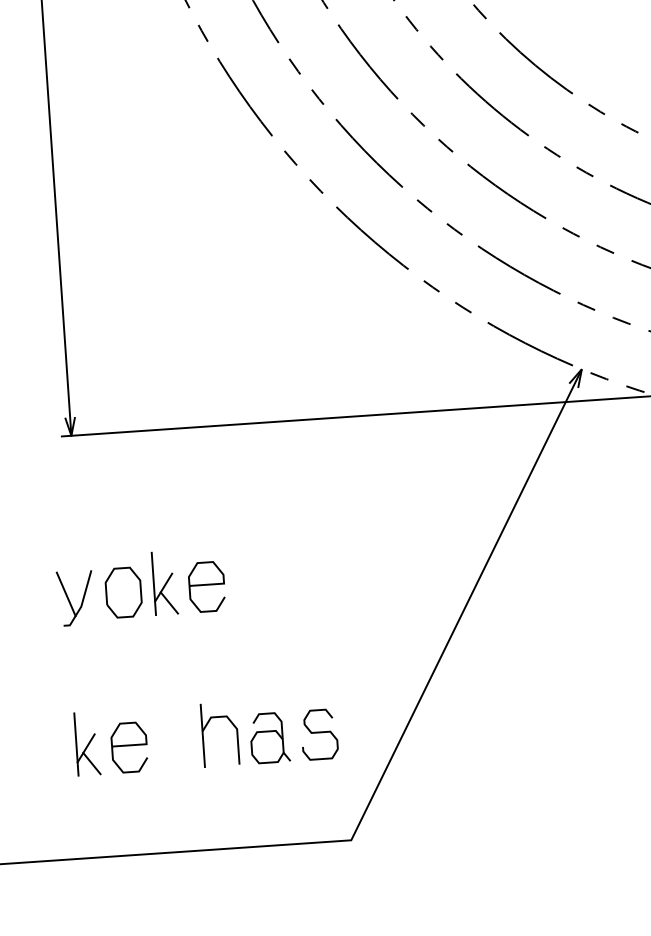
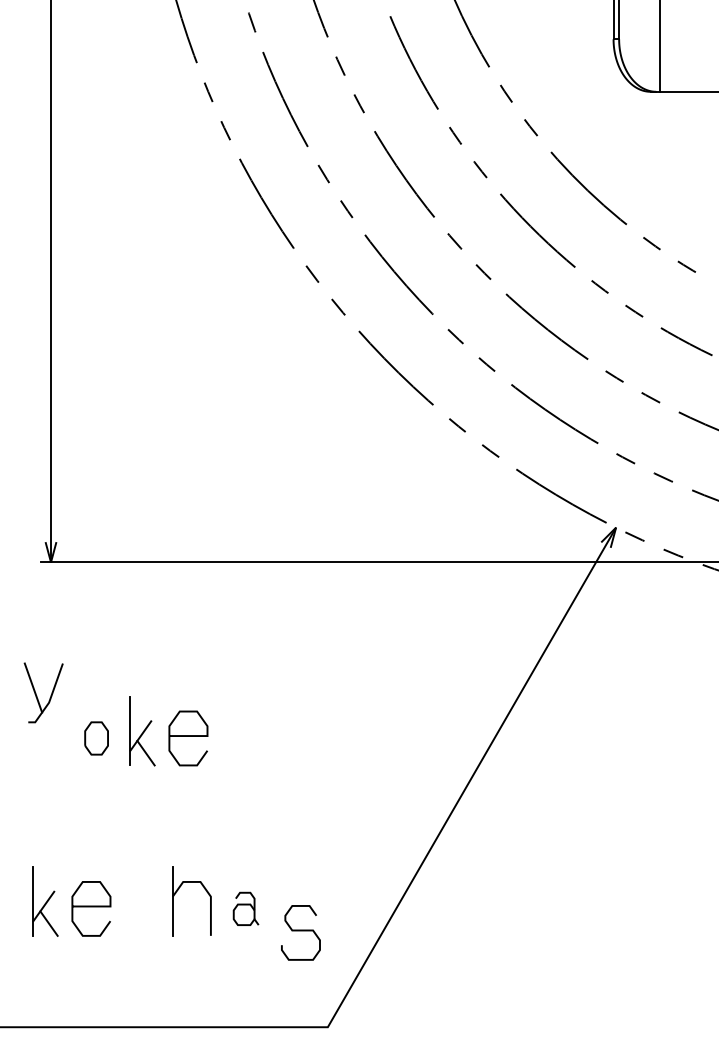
part: (123, 592) -> (96, 738), size x0.6
part: (70, 600) -> (37, 695), moved
curve: (319, 733) -> (300, 931), moved
part: (269, 737) -> (245, 908), size x0.6

